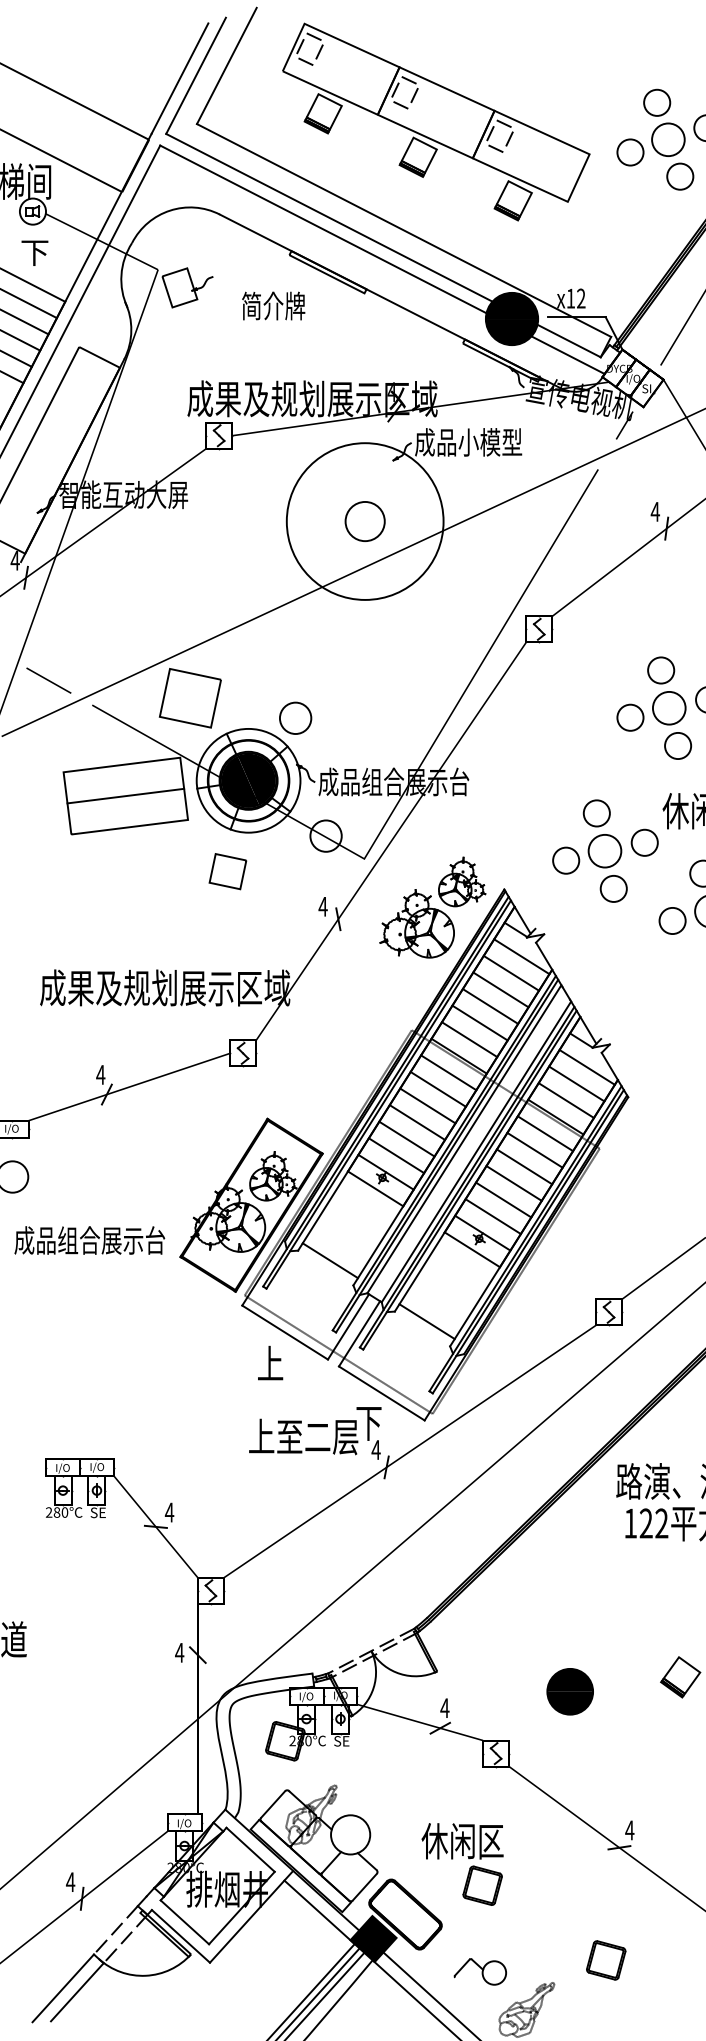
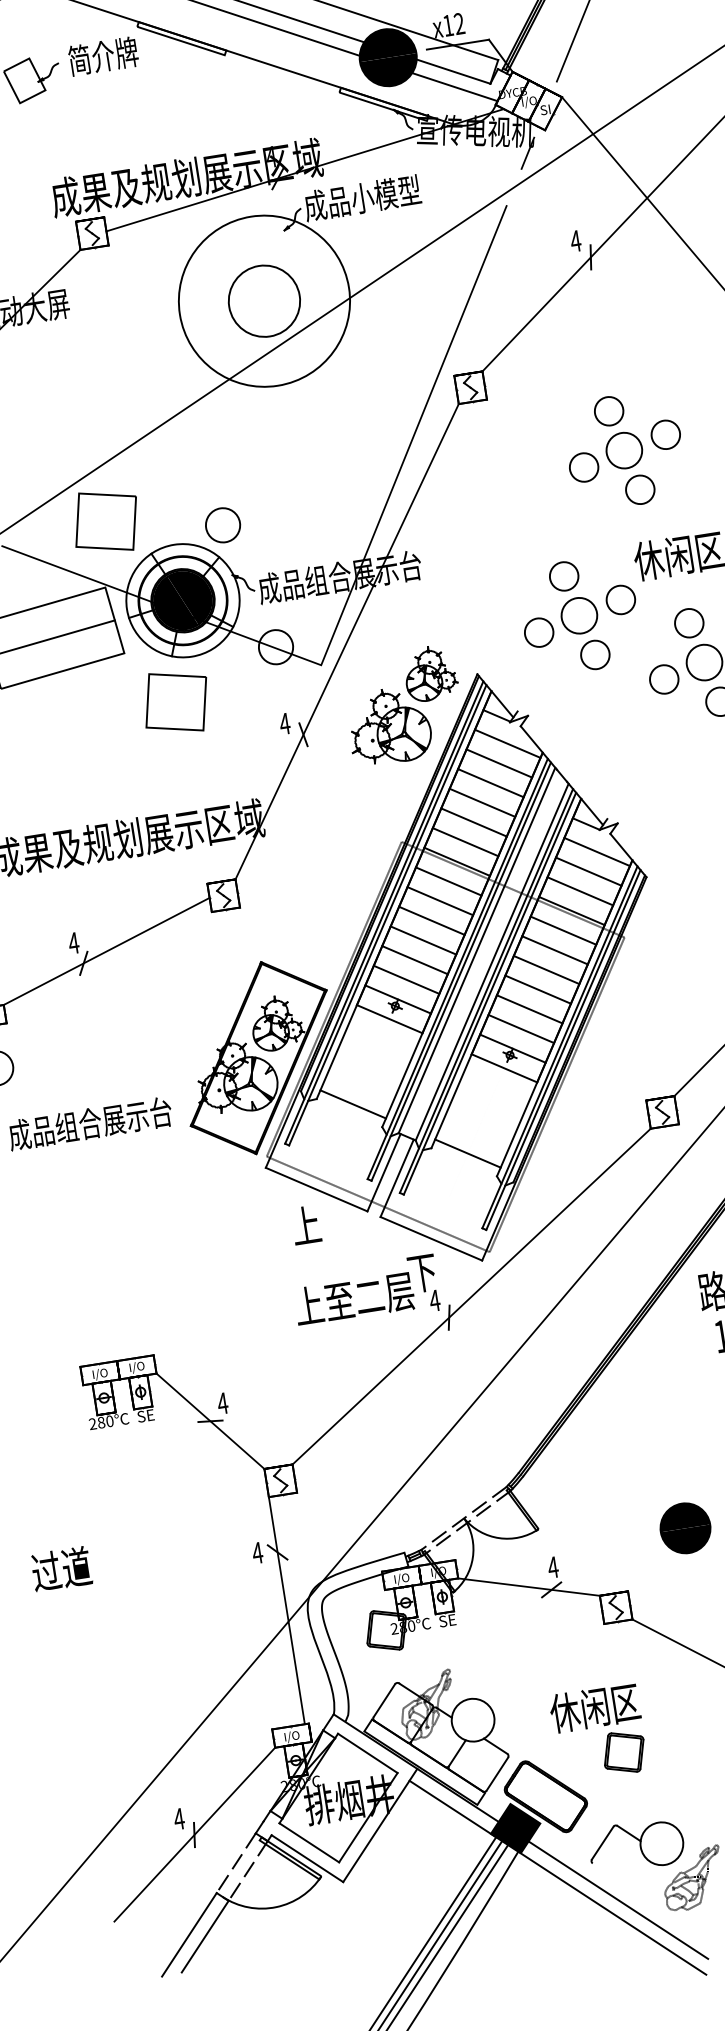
text: (273, 305) -> (103, 55), moved
circle: (364, 521) -> (263, 301), size x1.67
part: (227, 871) -> (175, 702), size x1.67
part: (480, 1971) -> (636, 1845), size x1.67

